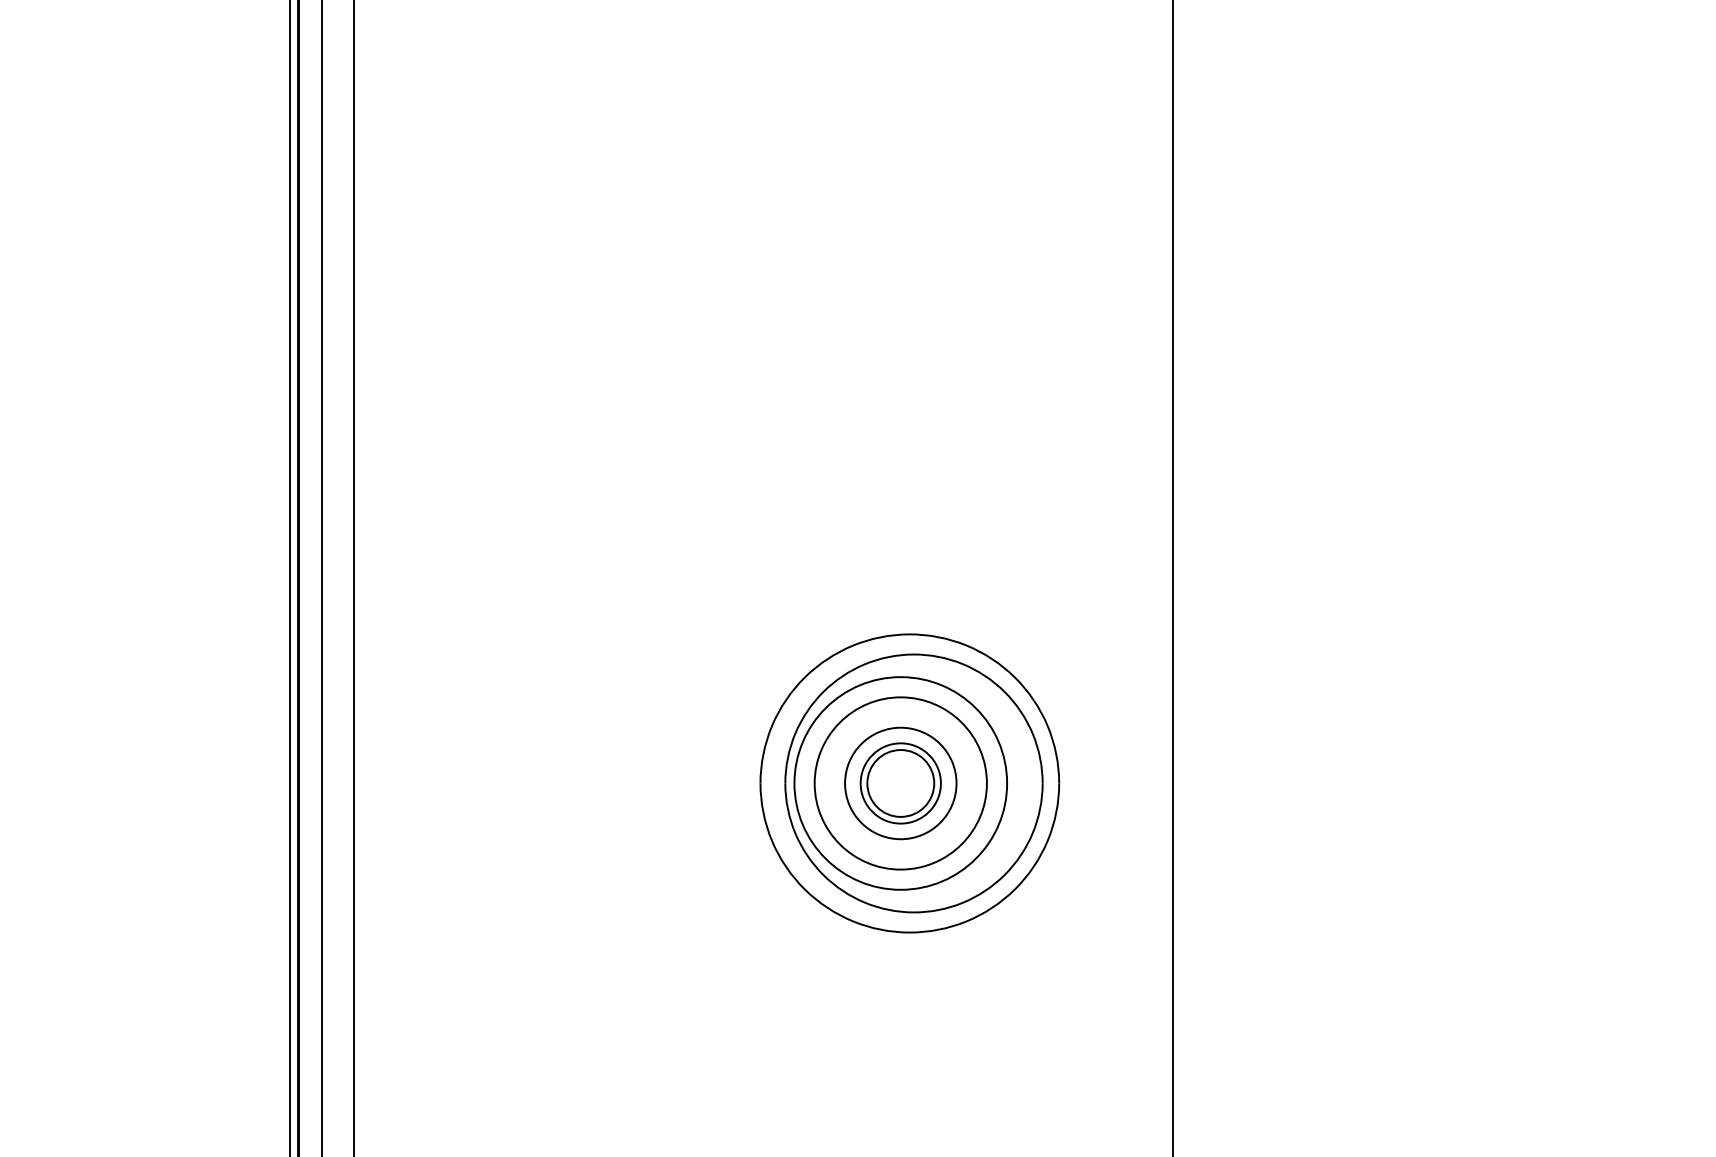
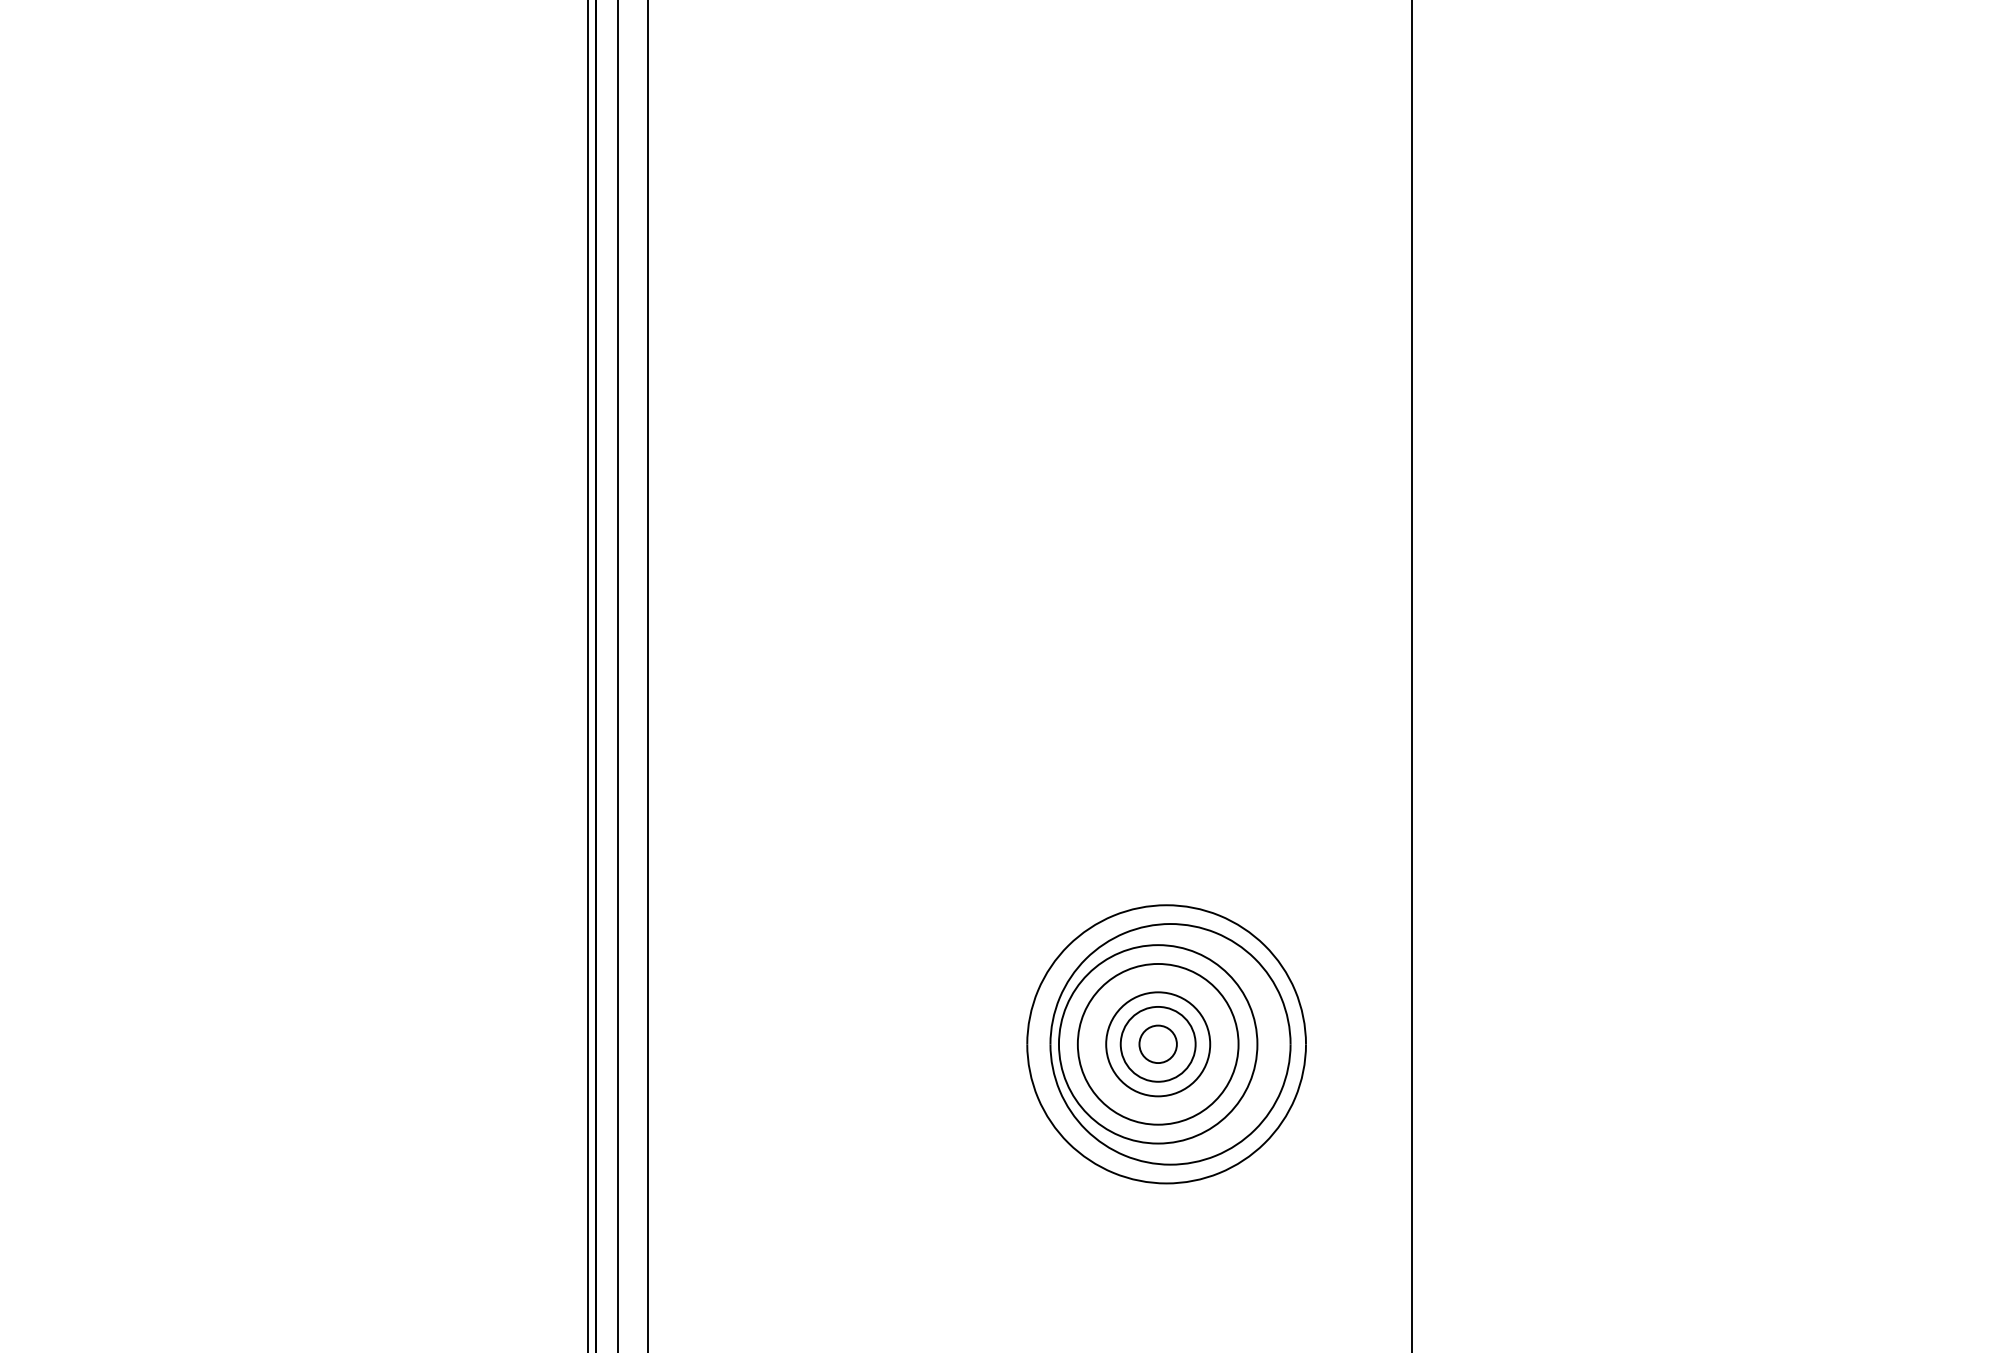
circle: (900, 783) -> (1157, 1044), size x0.6

